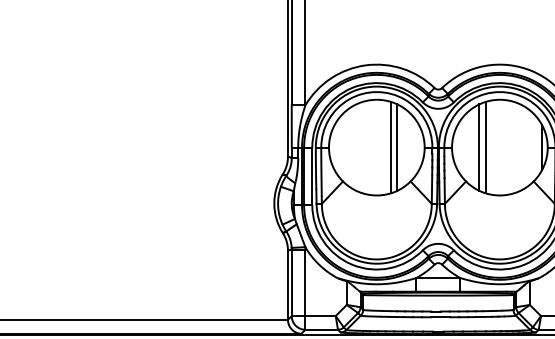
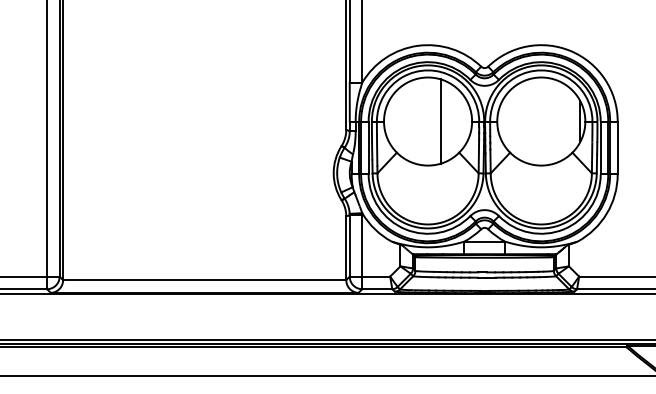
line: (396, 147) -> (446, 121), removed
line: (479, 147) -> (522, 121), removed
line: (485, 147) -> (528, 121), removed

